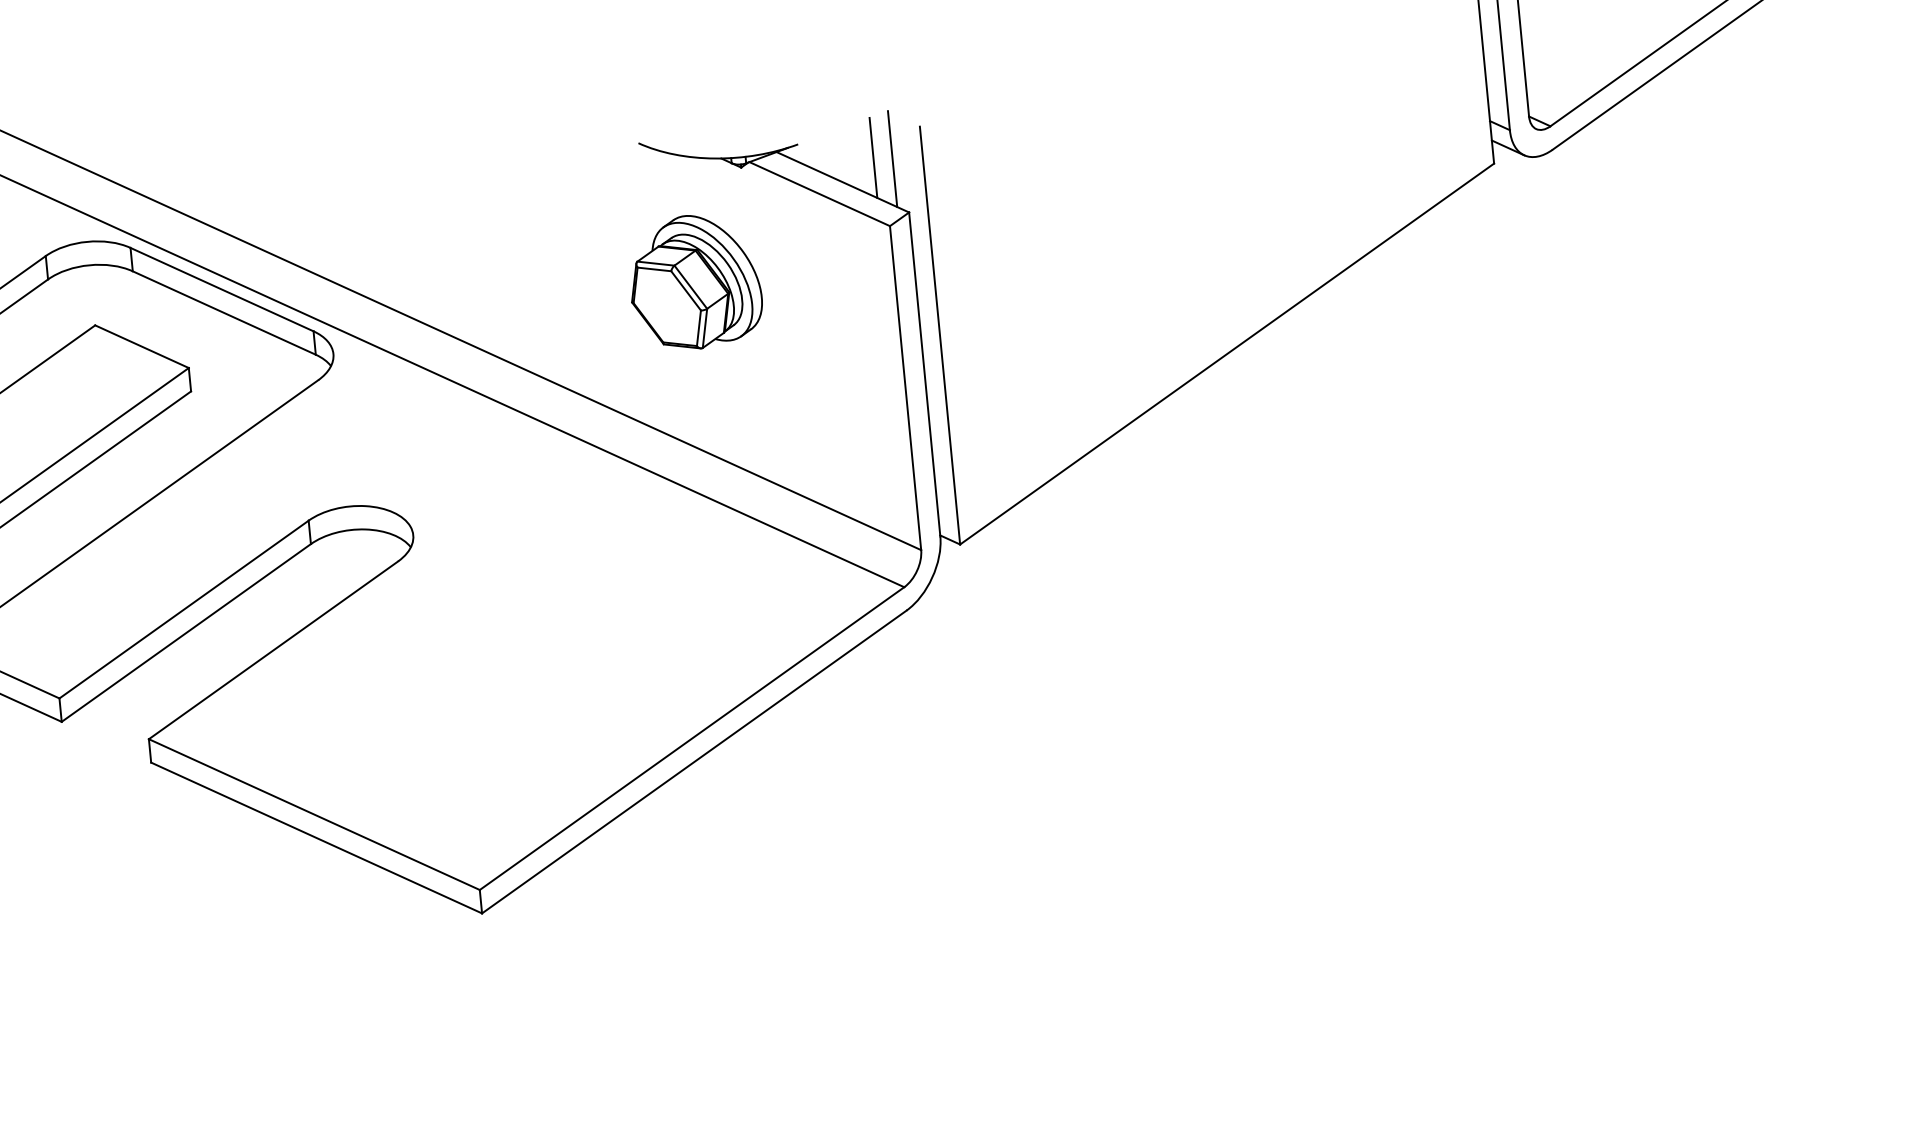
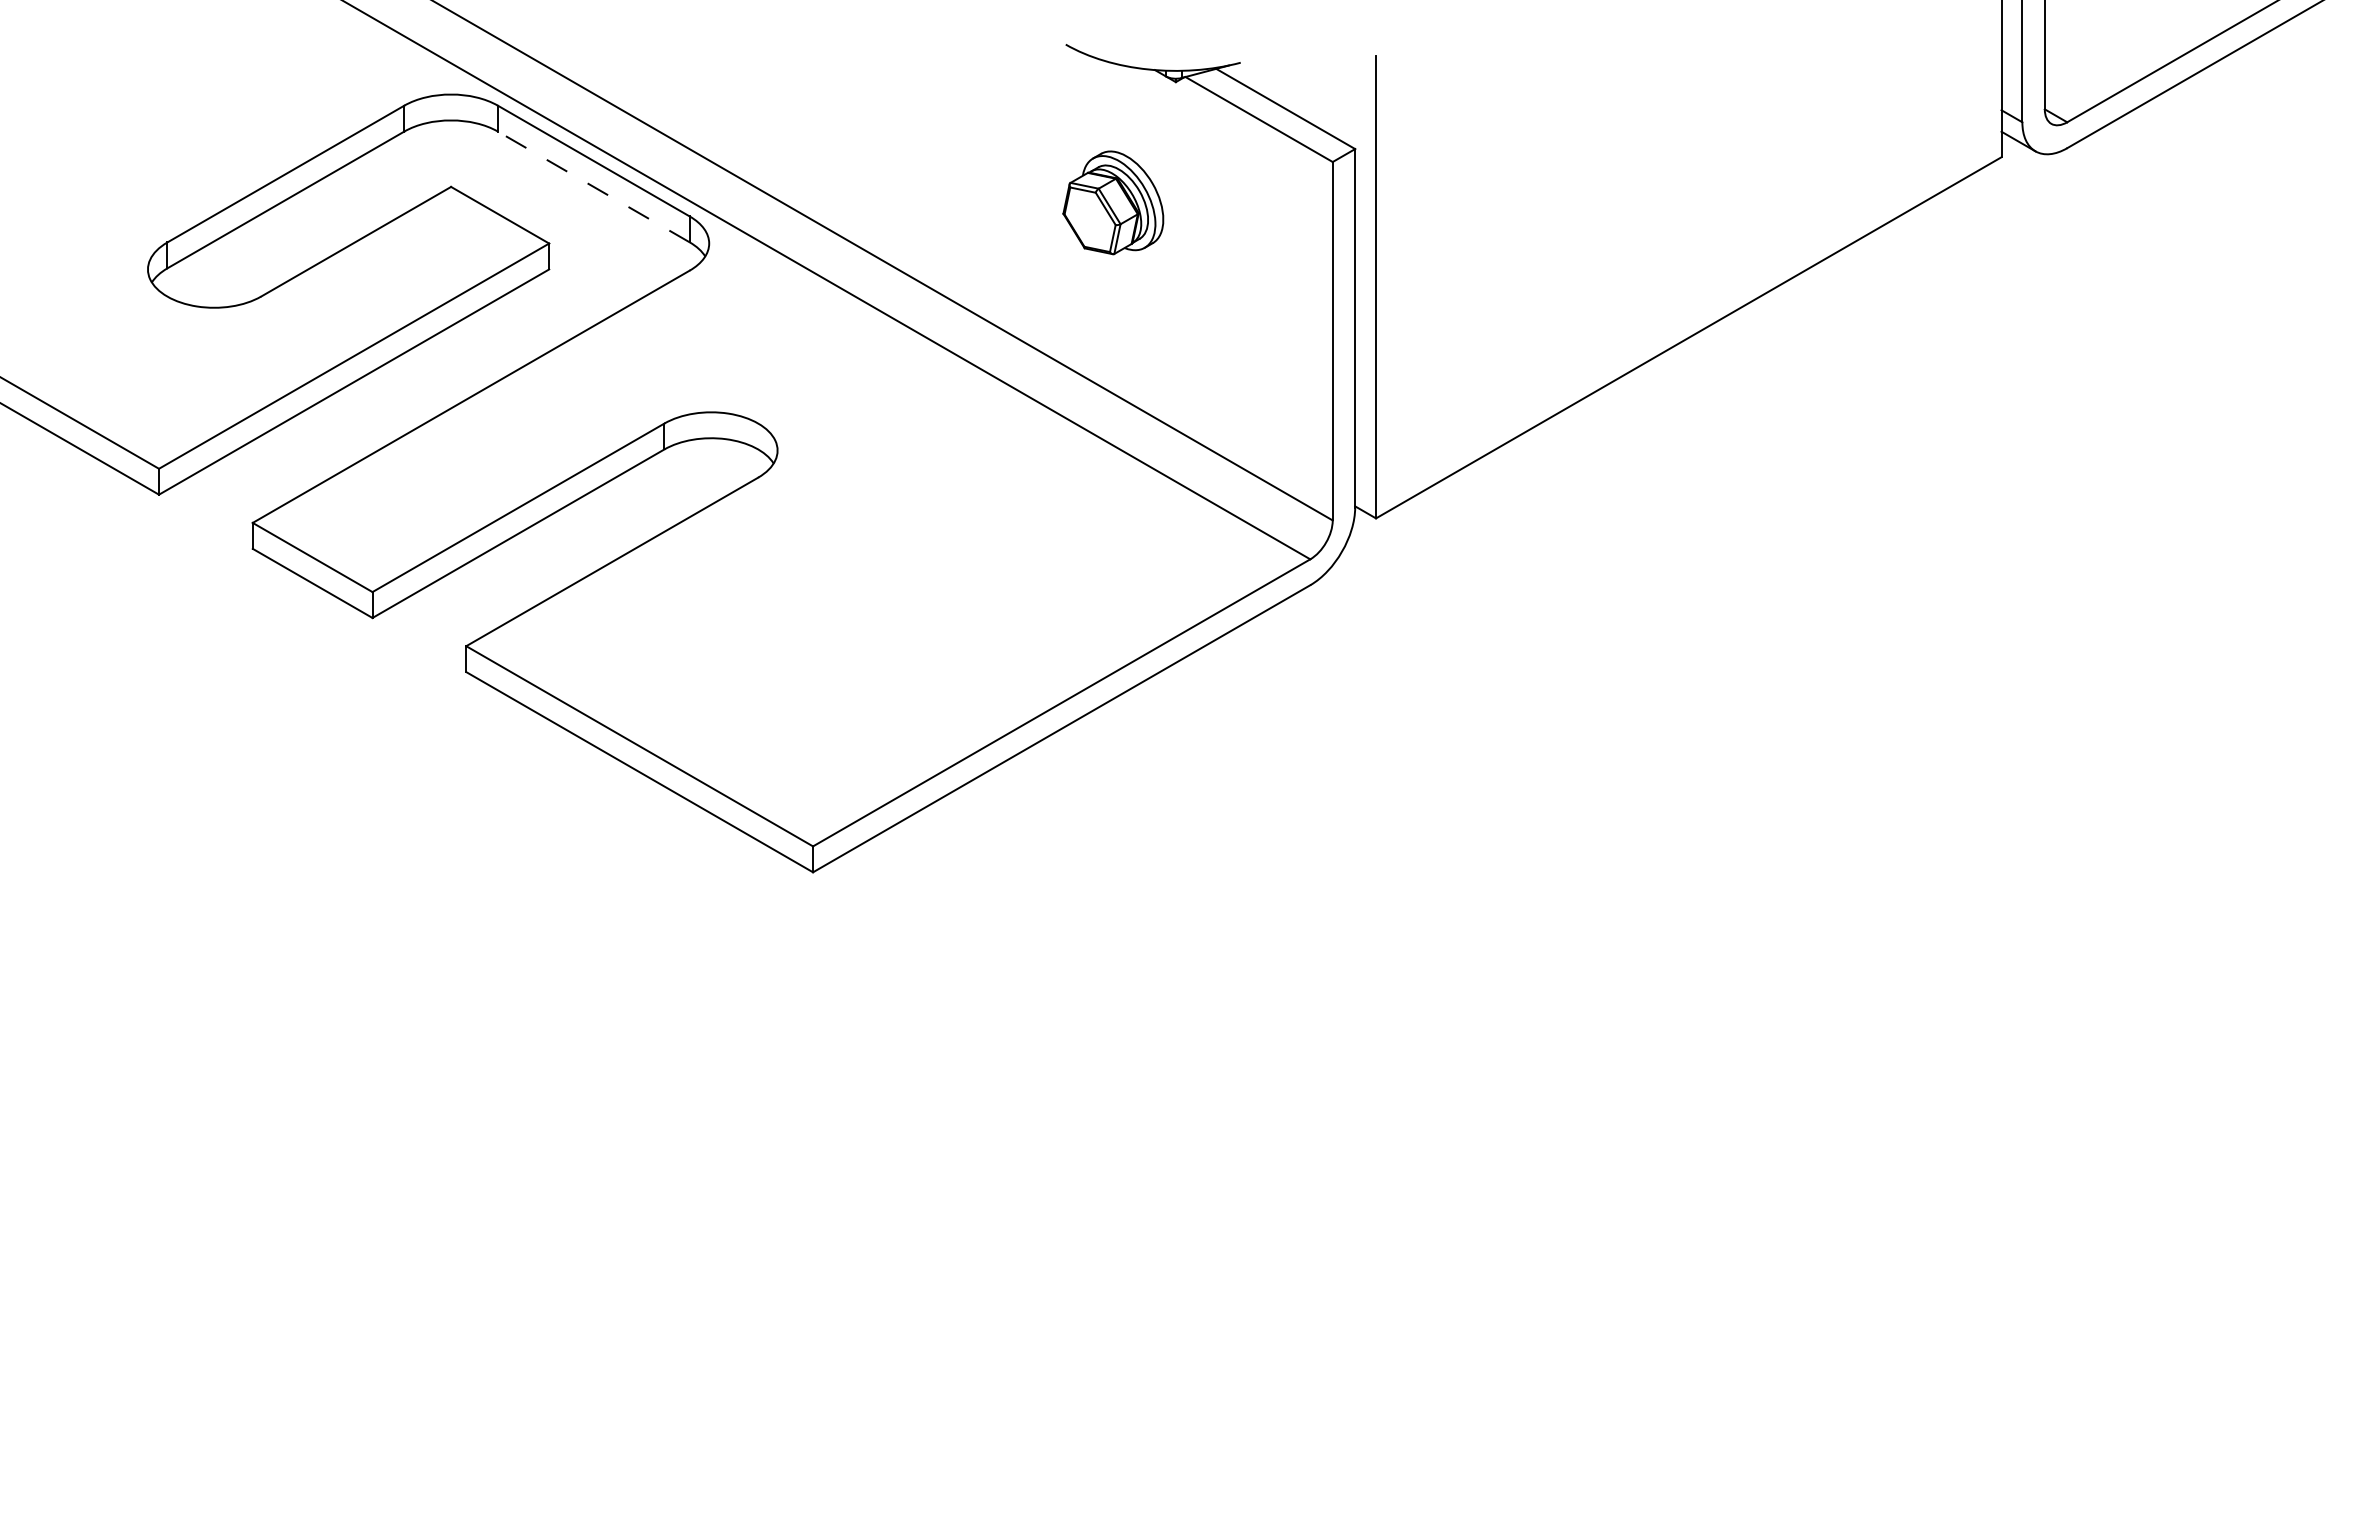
line: (873, 157) -> (1321, 85), removed
line: (892, 158) -> (1342, 88), removed
part: (695, 281) -> (1113, 202), size x0.7
line: (223, 313) -> (593, 187), solid -> dashed

